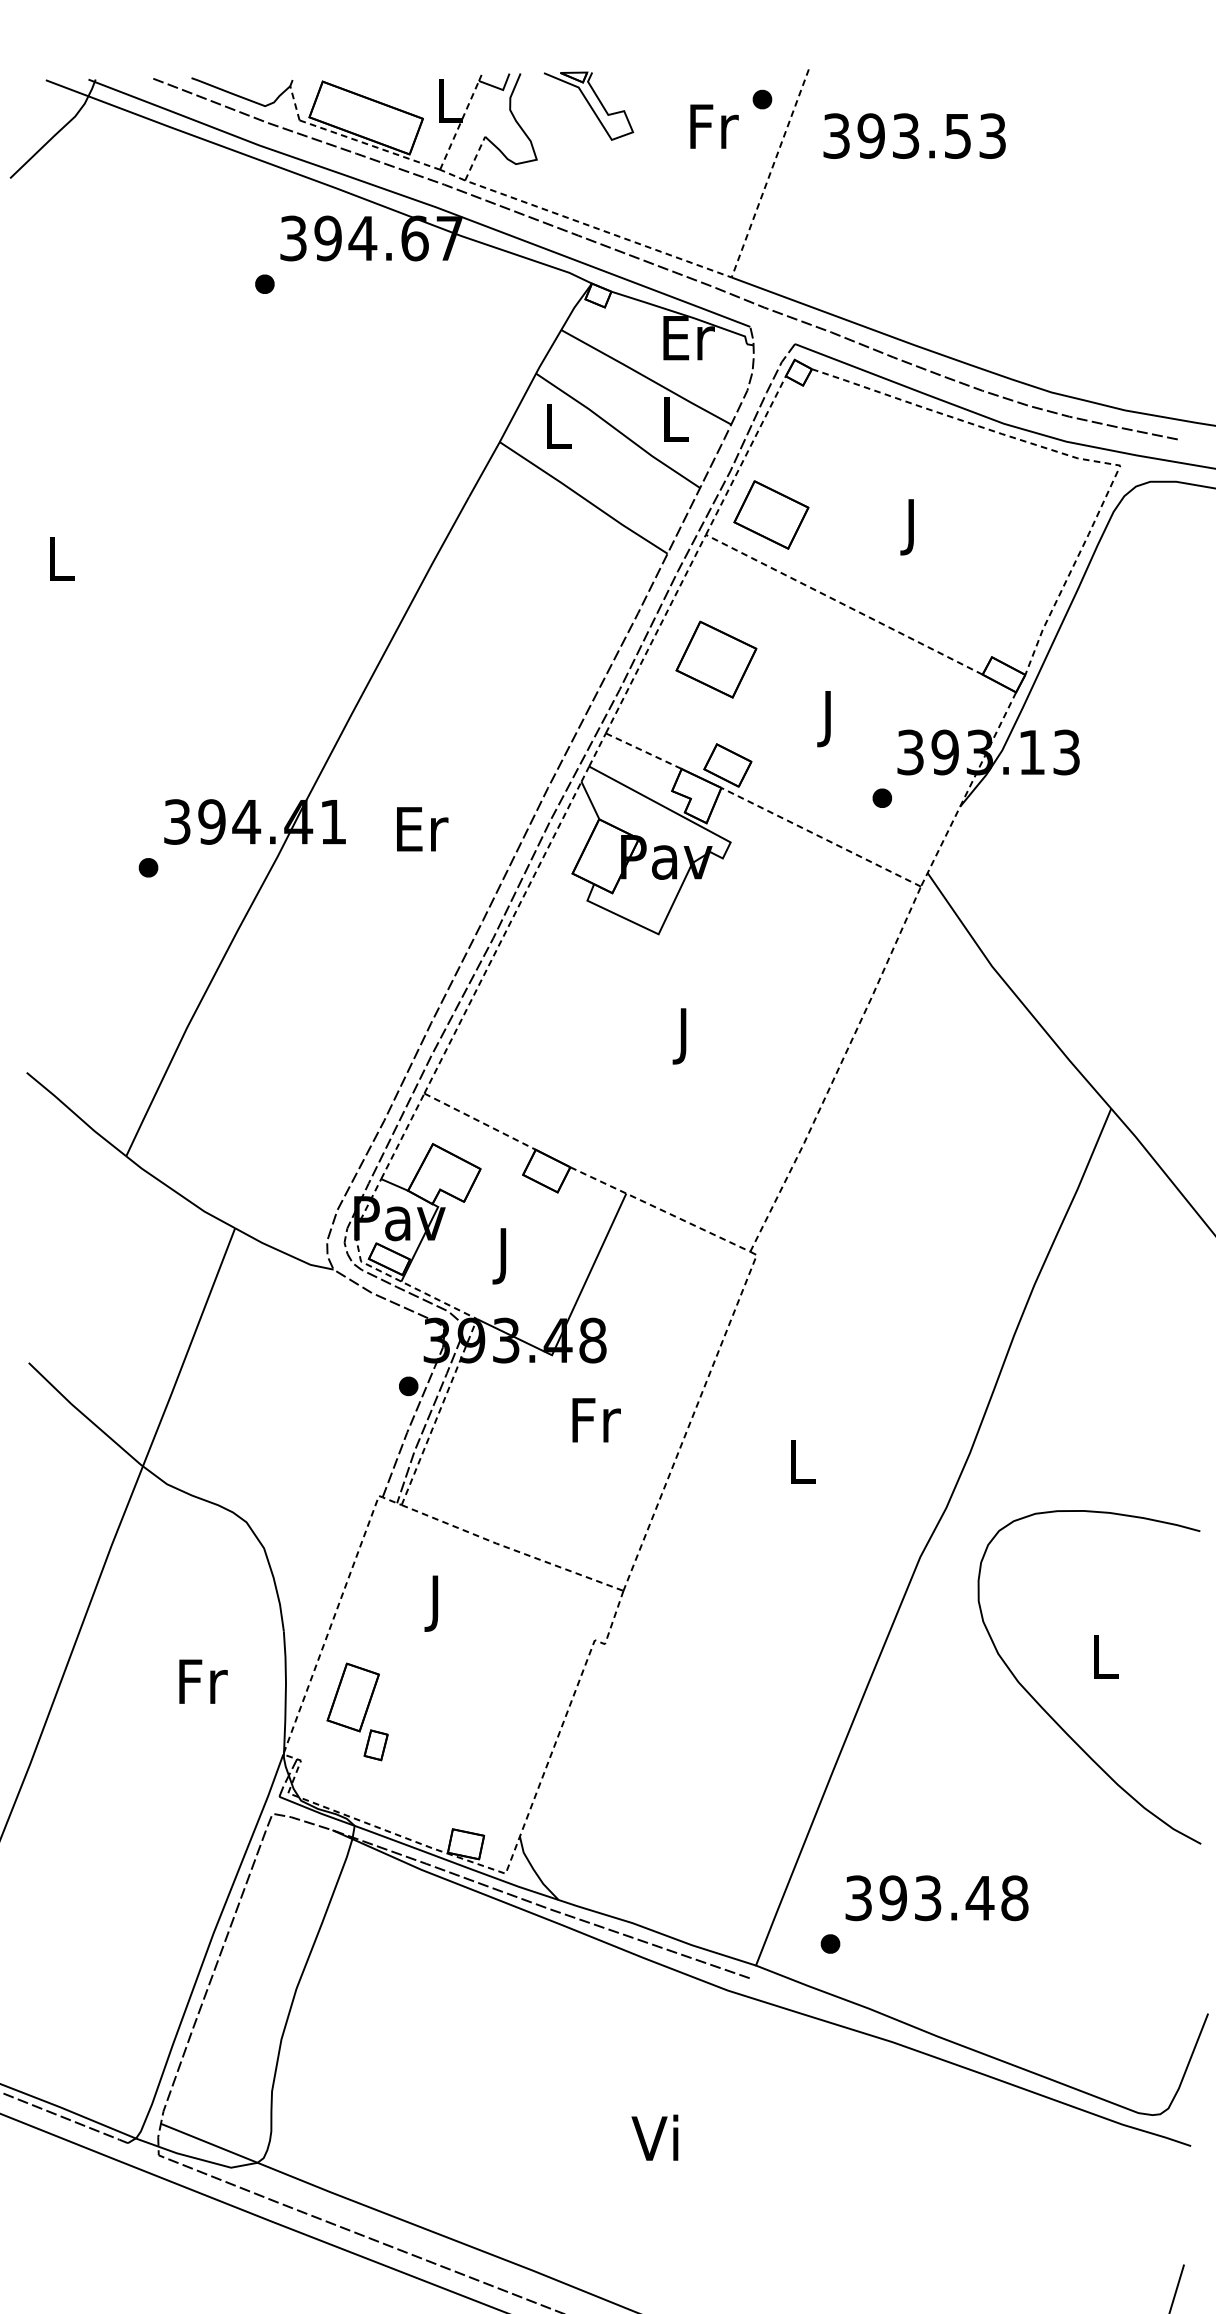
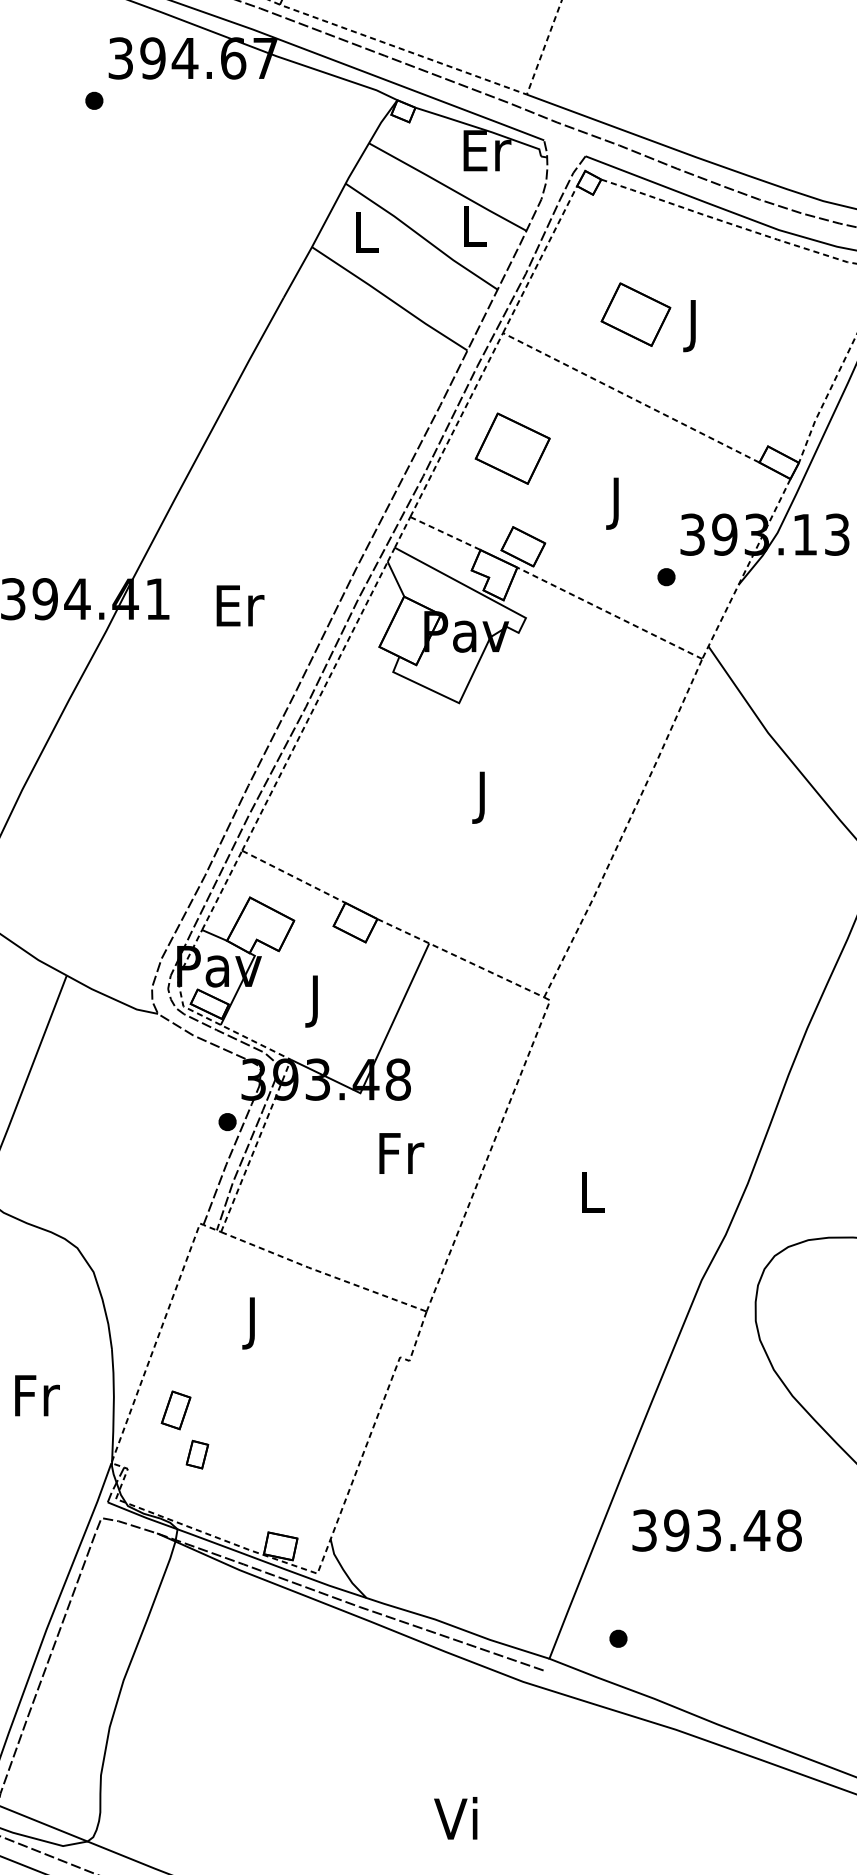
part: (771, 514) -> (636, 314), moved
part: (352, 1697) -> (175, 1410), size x0.6
text: (936, 1898) -> (716, 1530), moved

